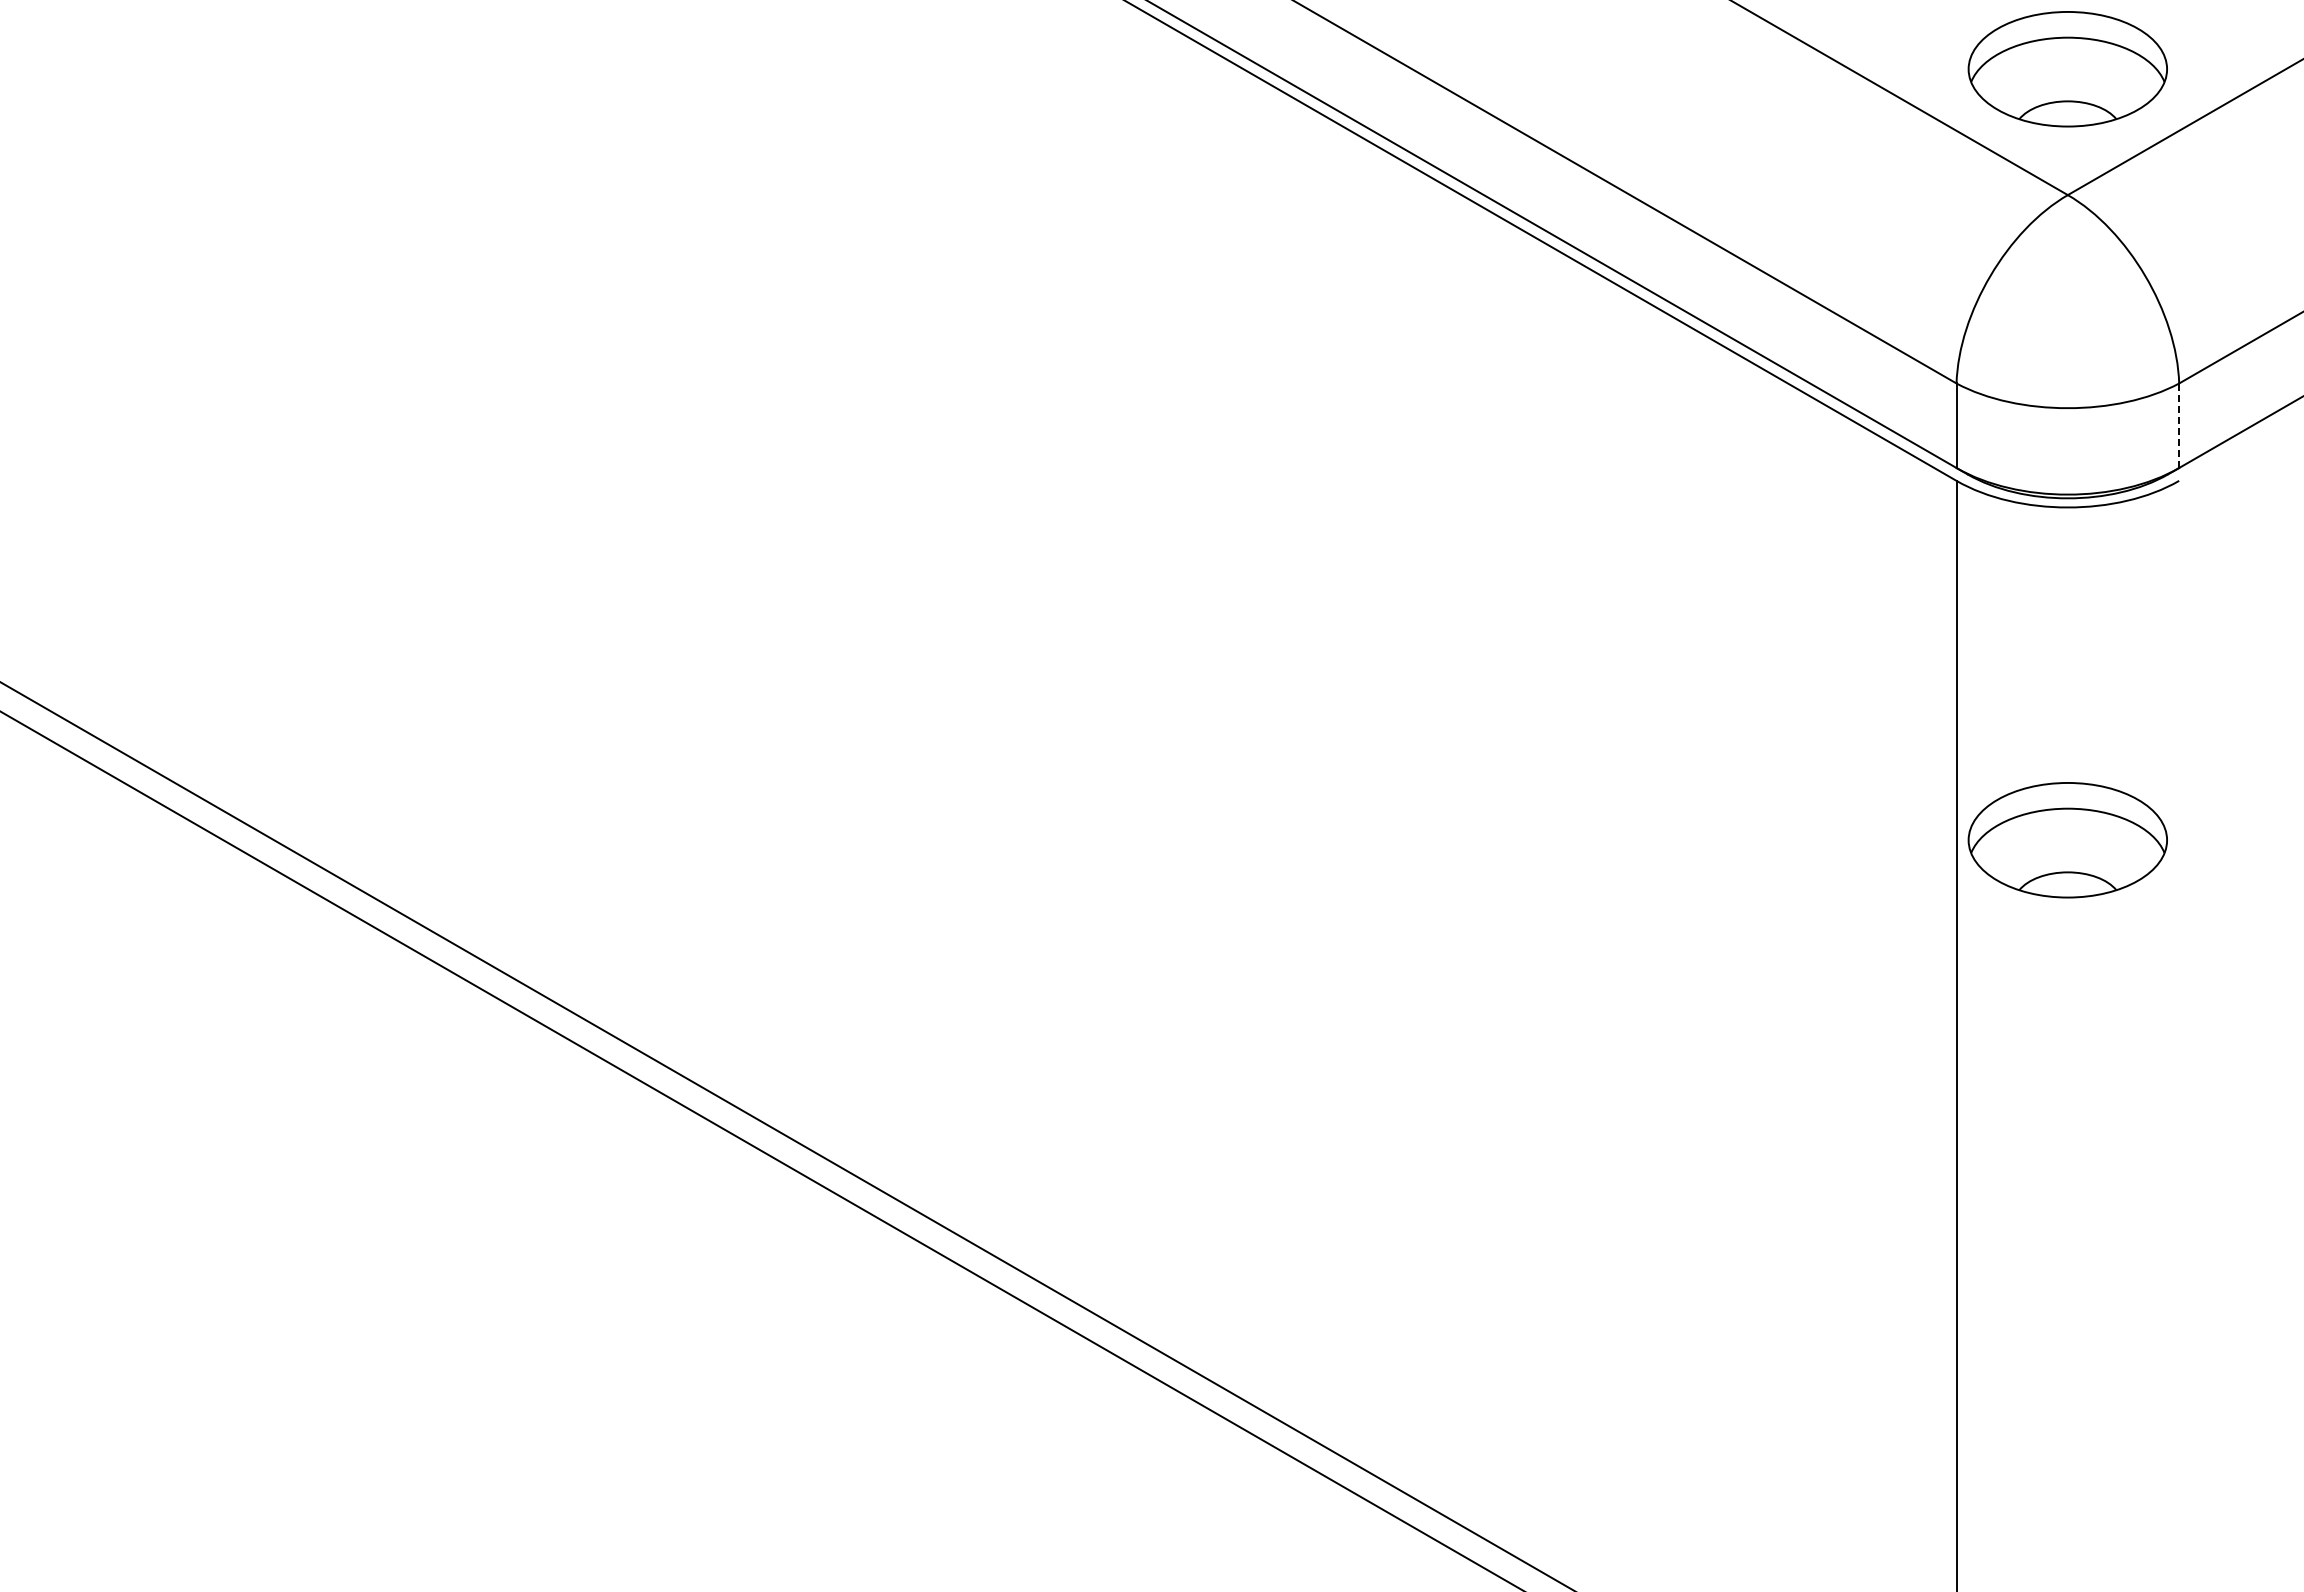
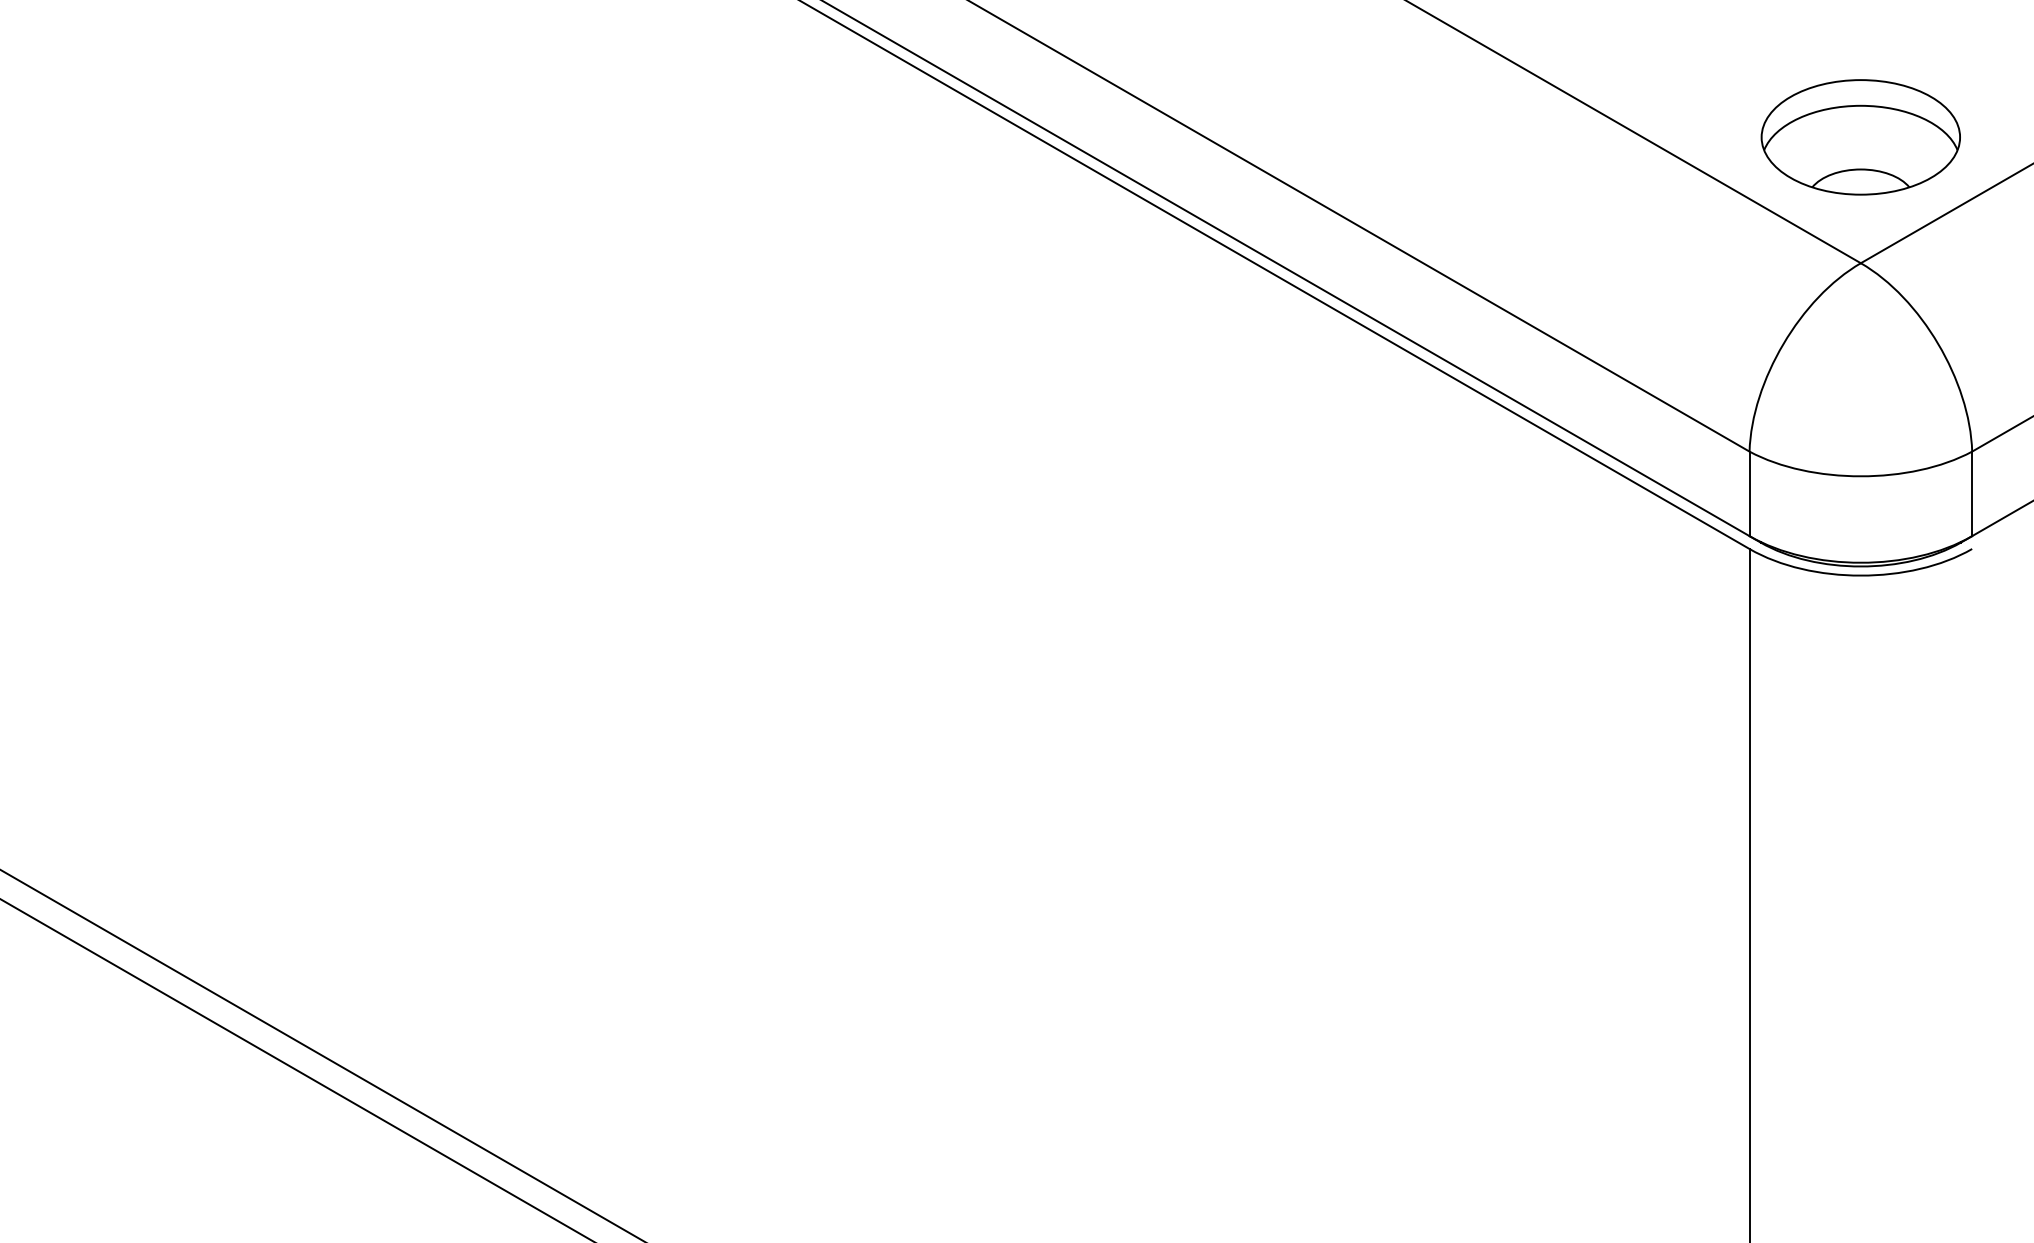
line: (2179, 425) -> (1972, 493), dashed -> solid
part: (2067, 840) -> (1860, 908), removed

